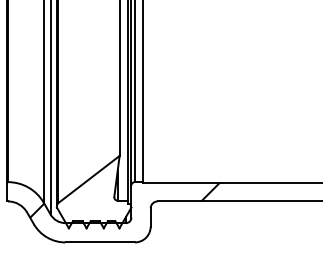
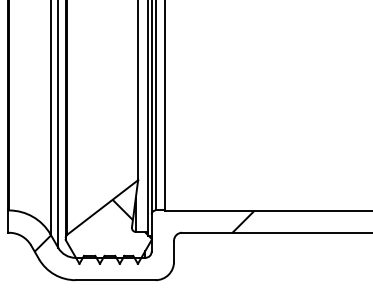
hatch: (114, 189) -> (132, 218), added

